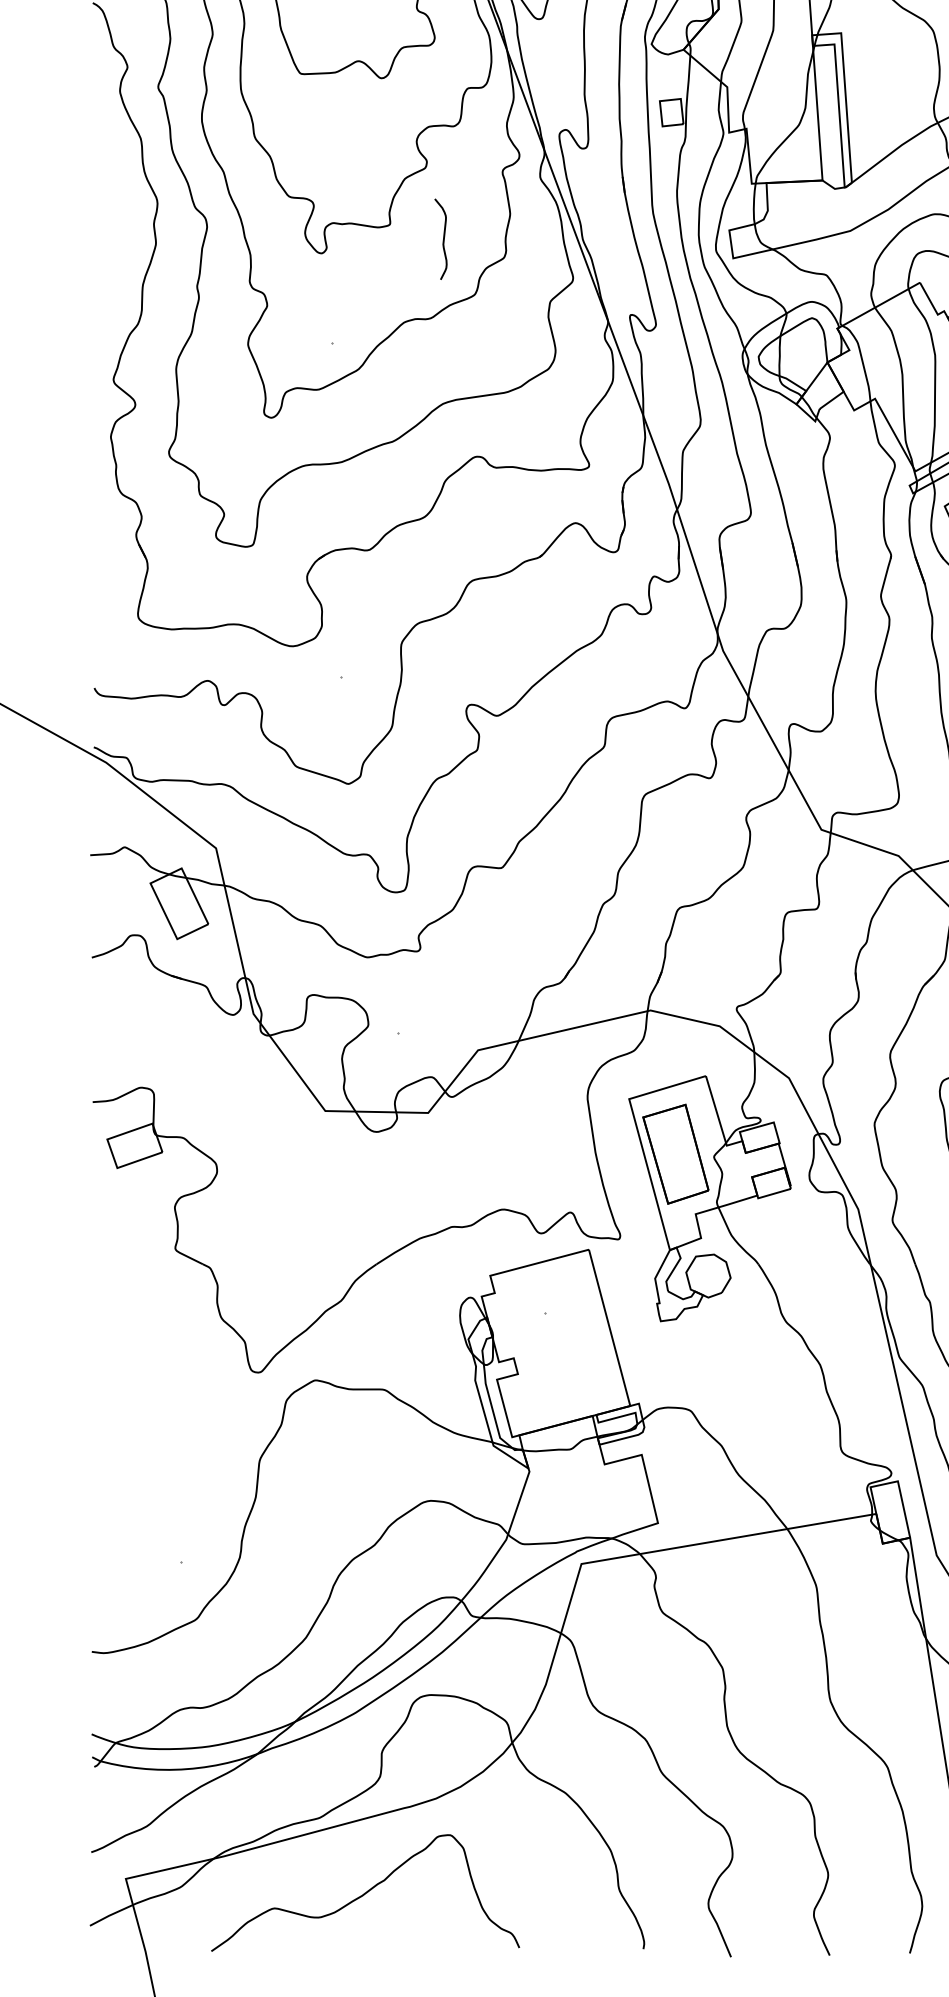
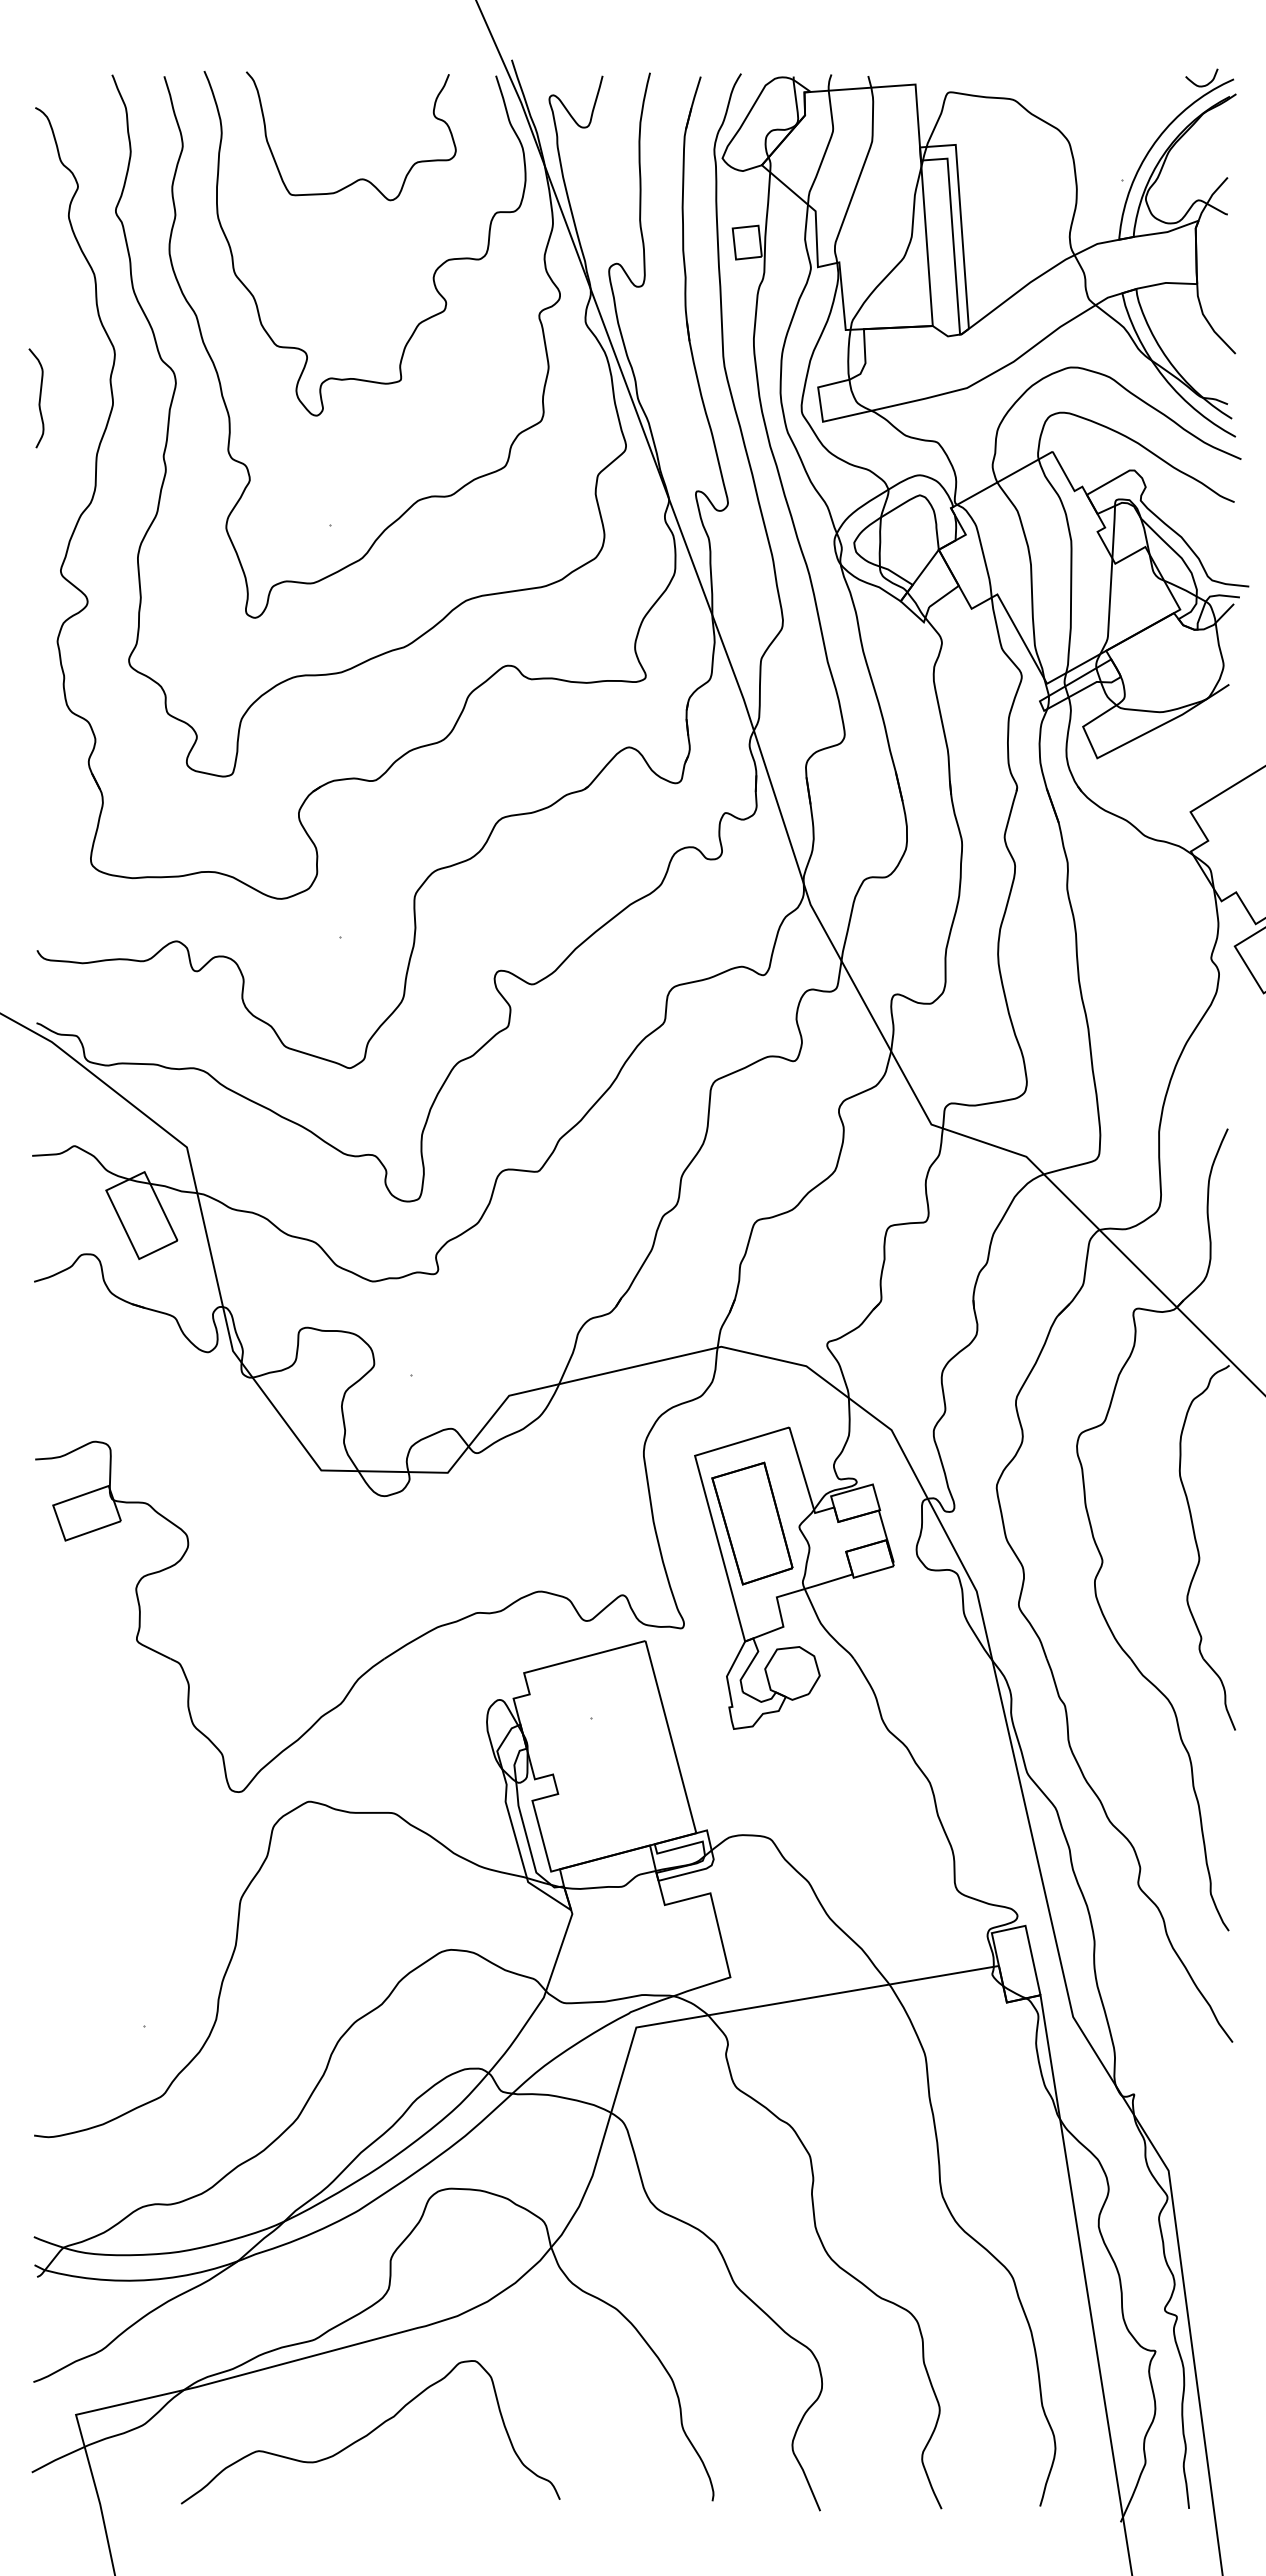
curve: (443, 239) -> (39, 398), moved

